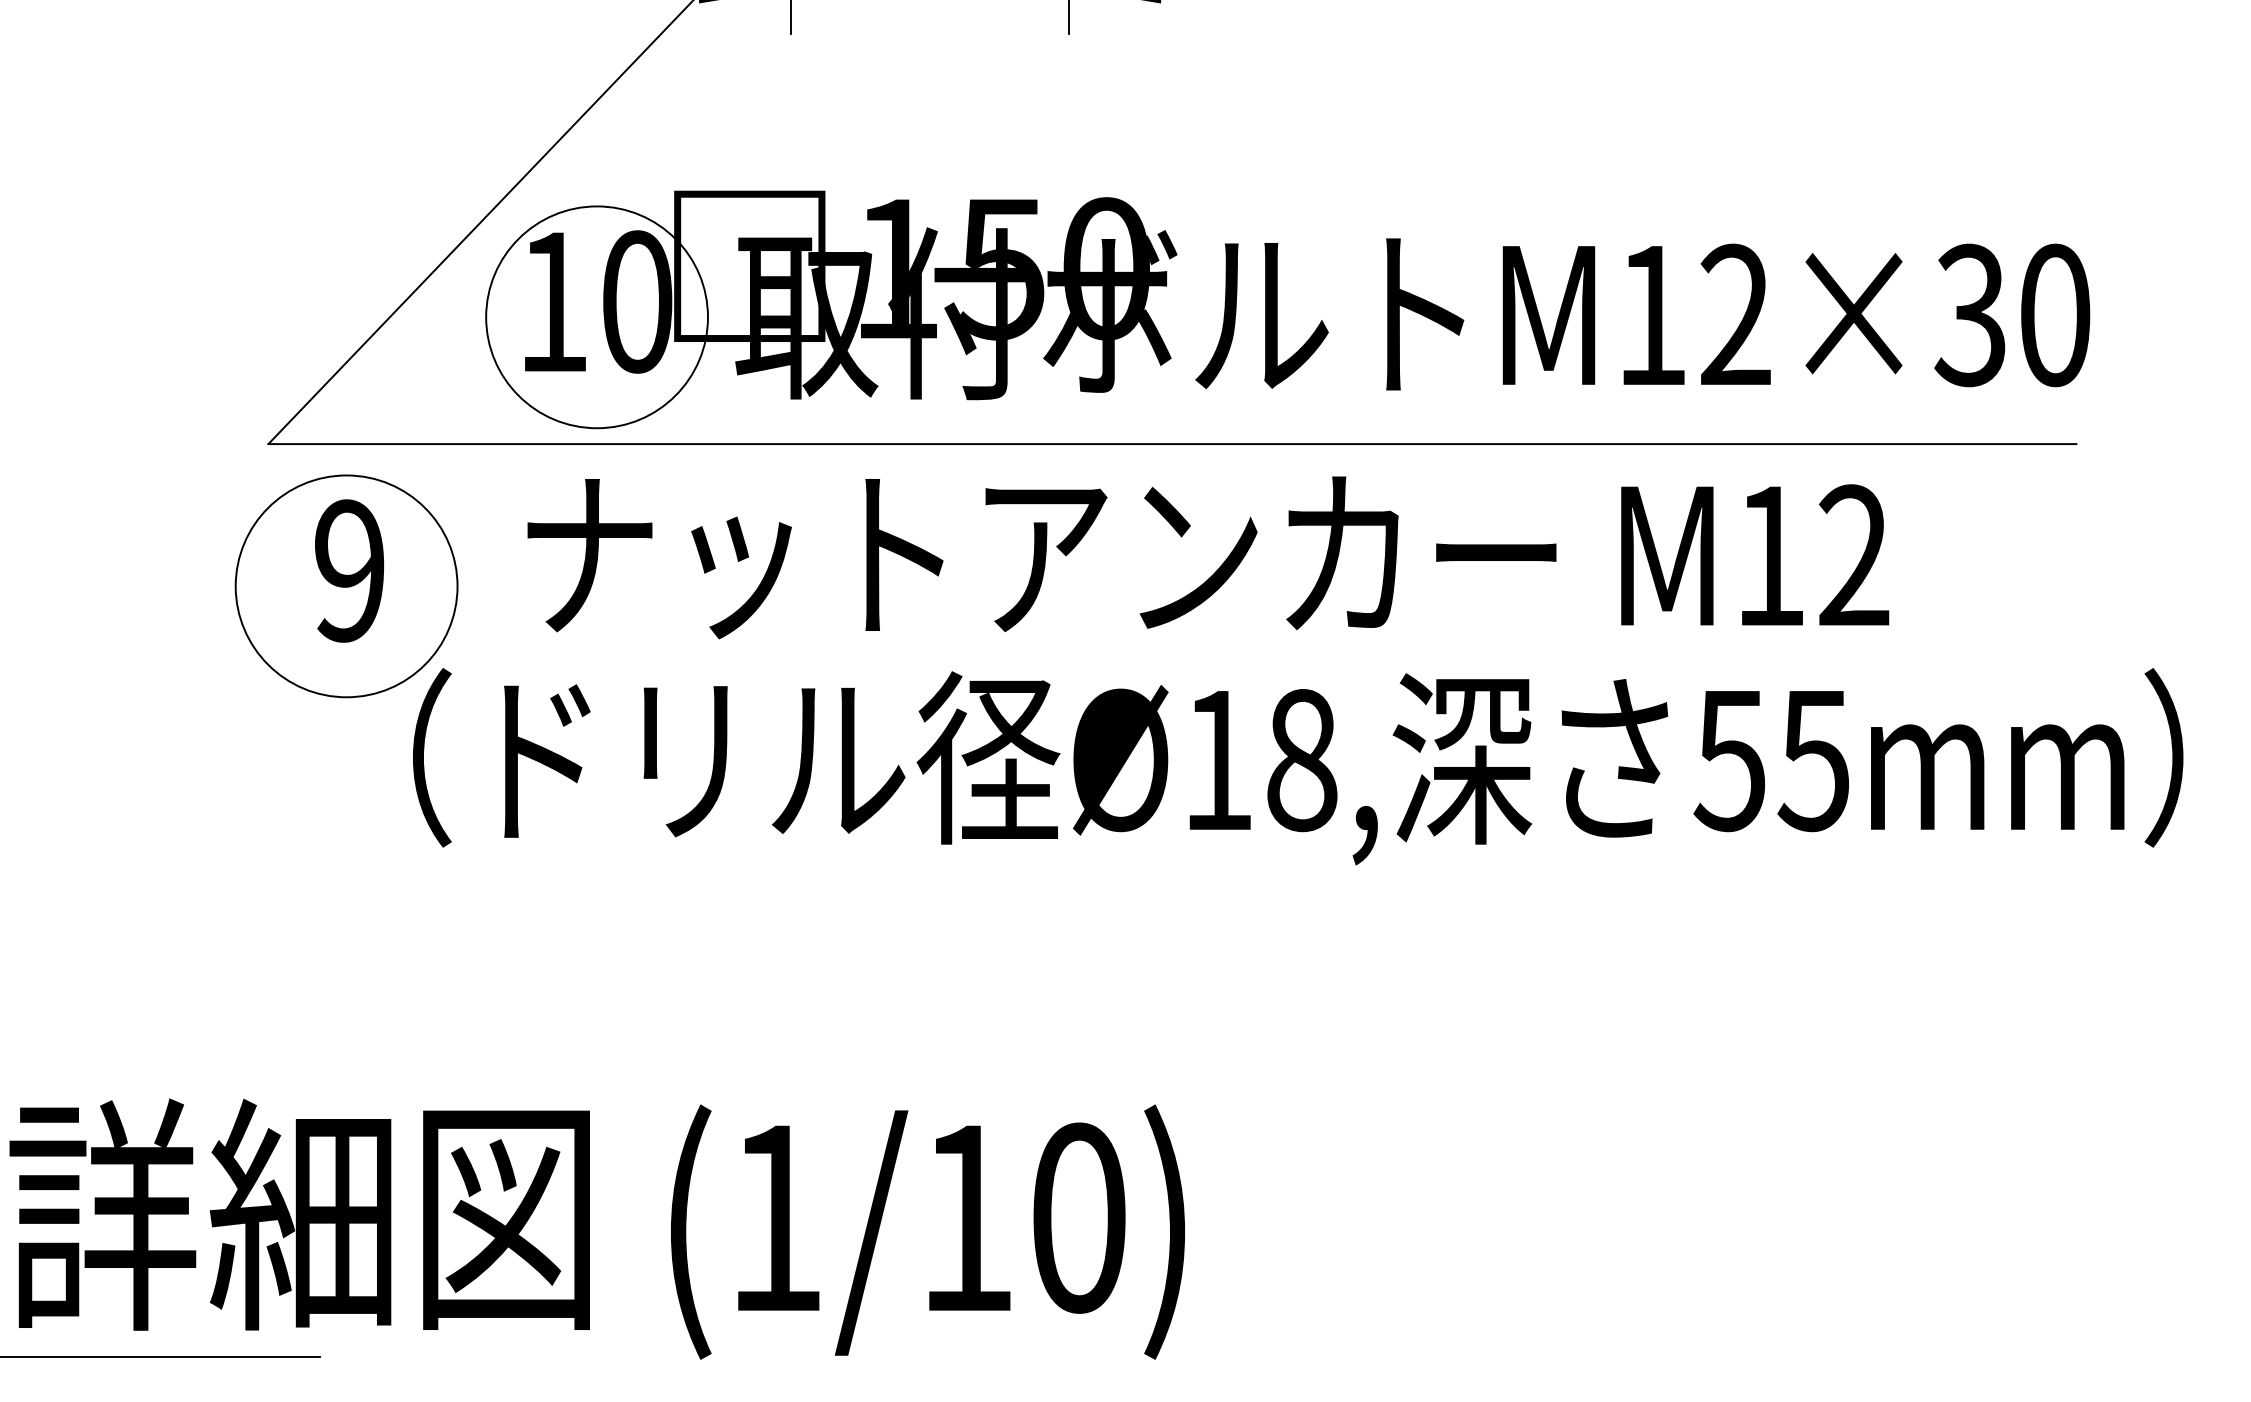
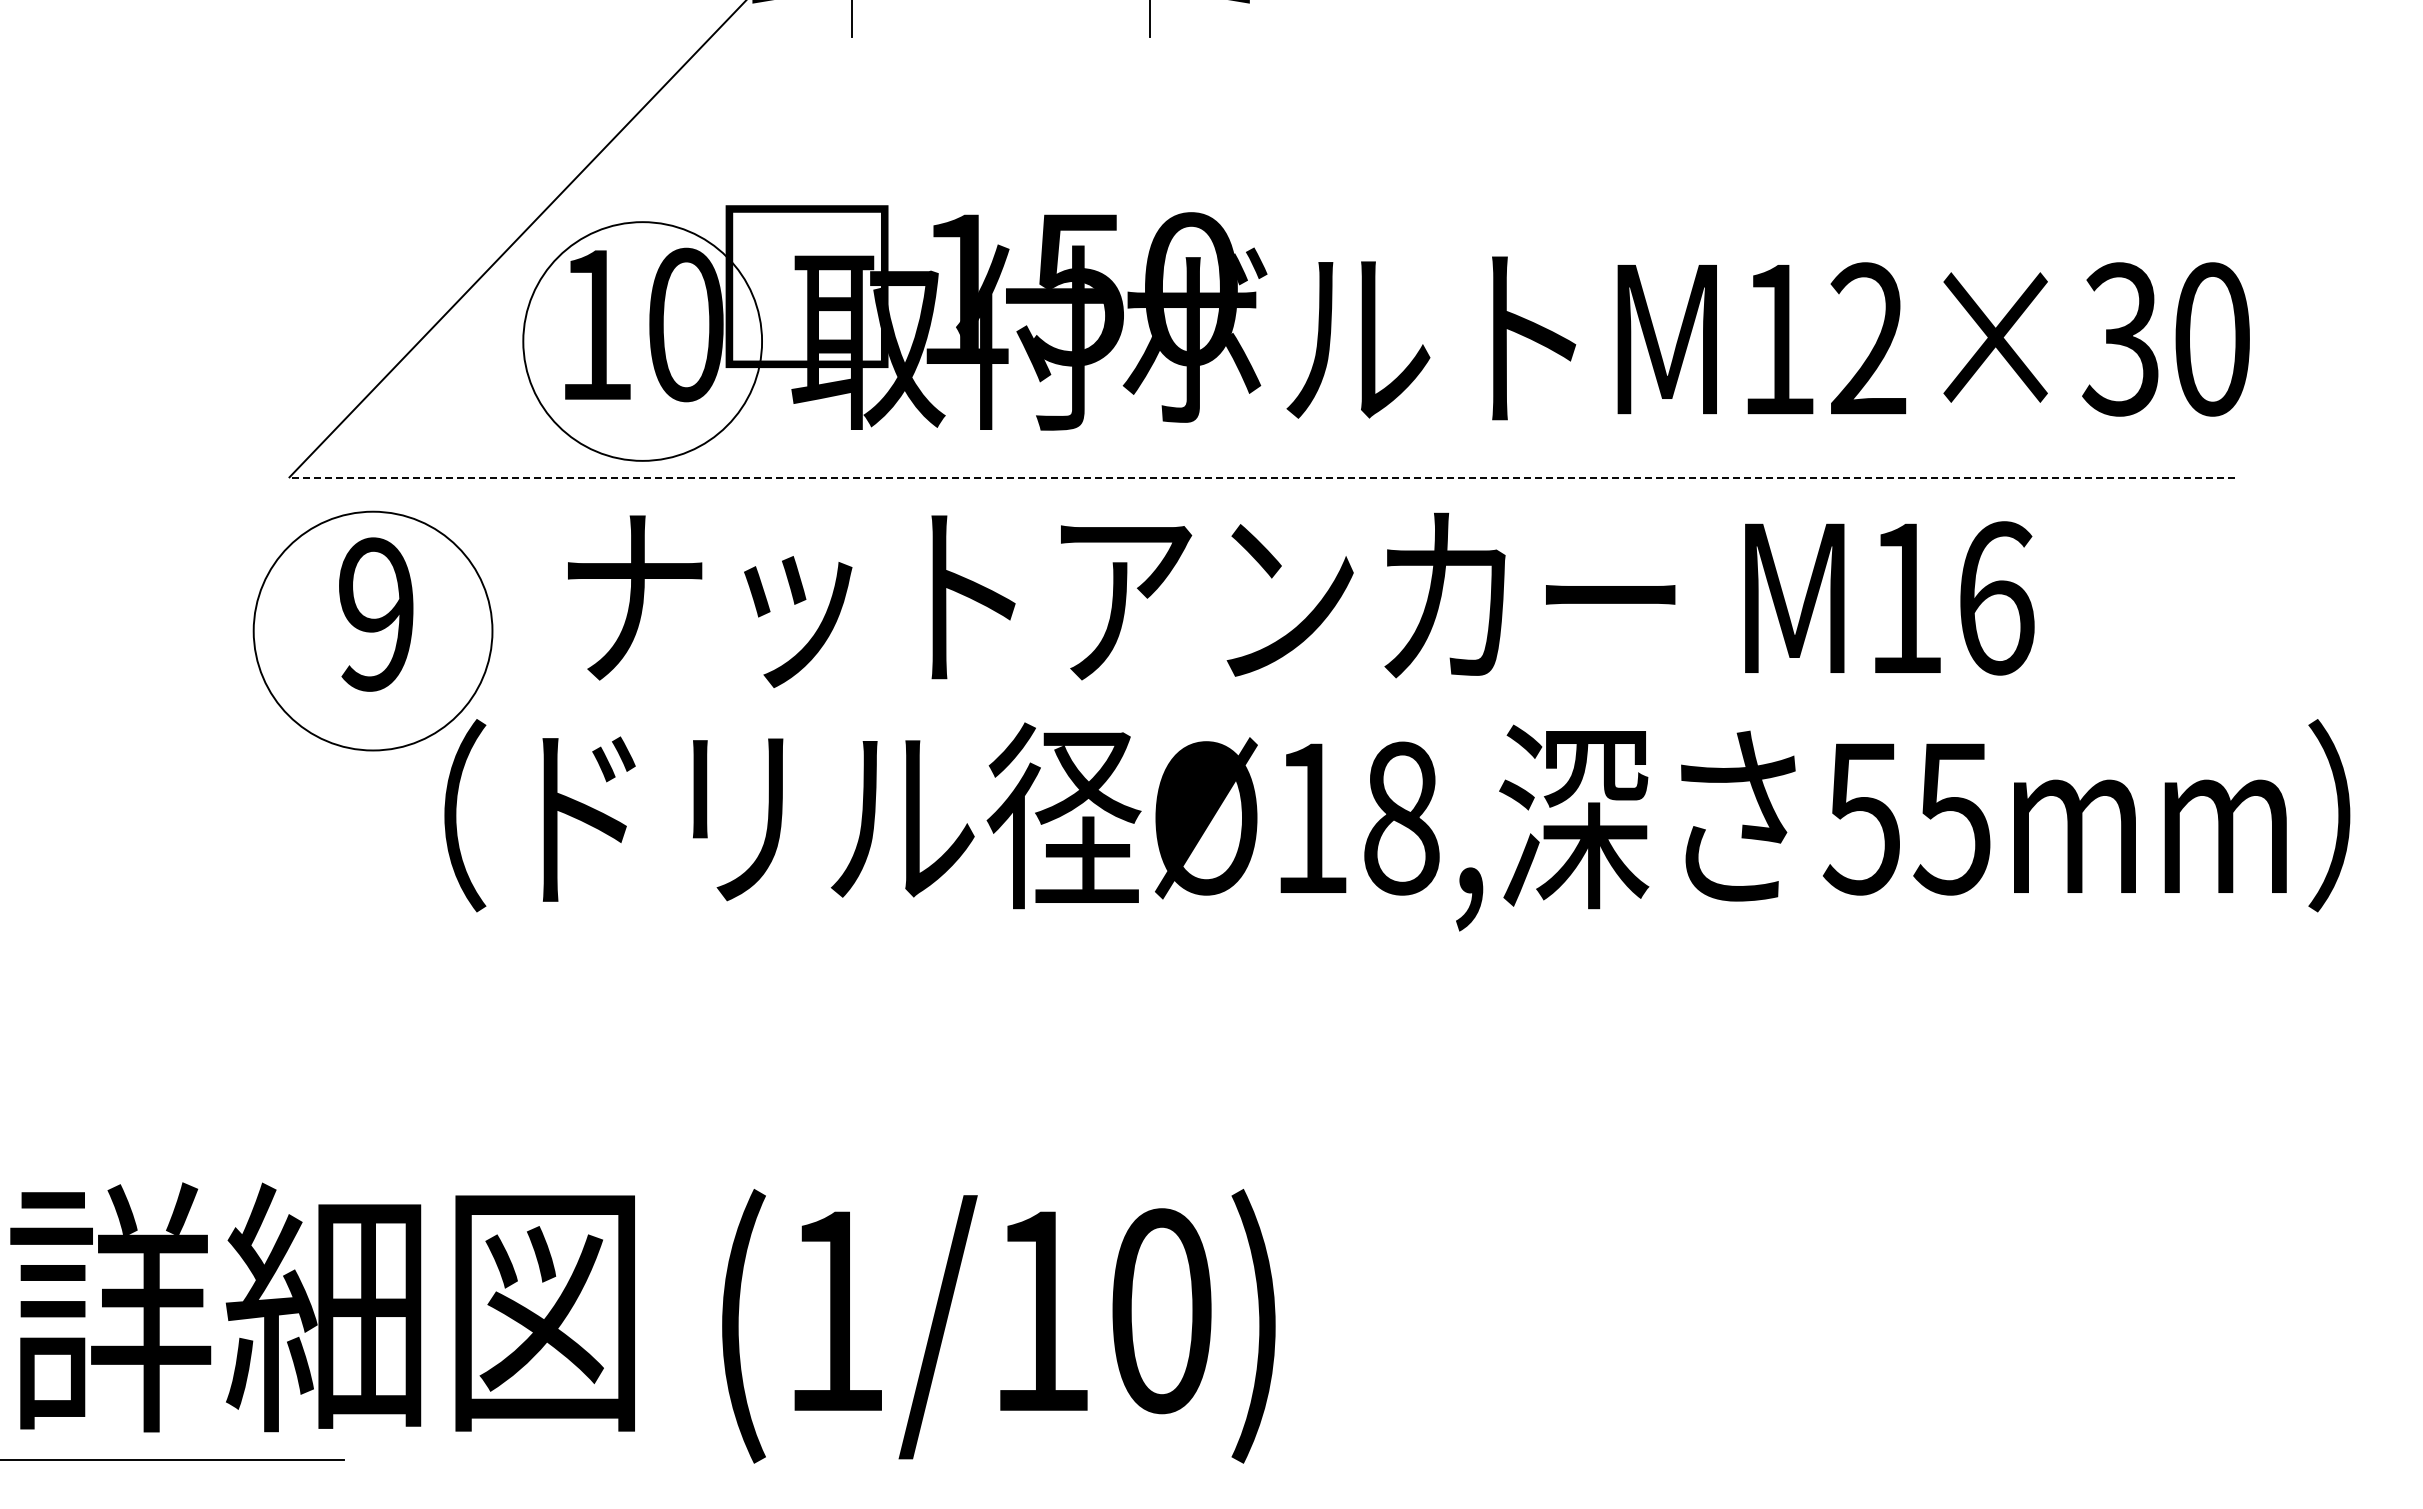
line: (1171, 443) -> (1261, 477), solid -> dashed
text: (1854, 556) -> (1996, 598), M12 -> M16

